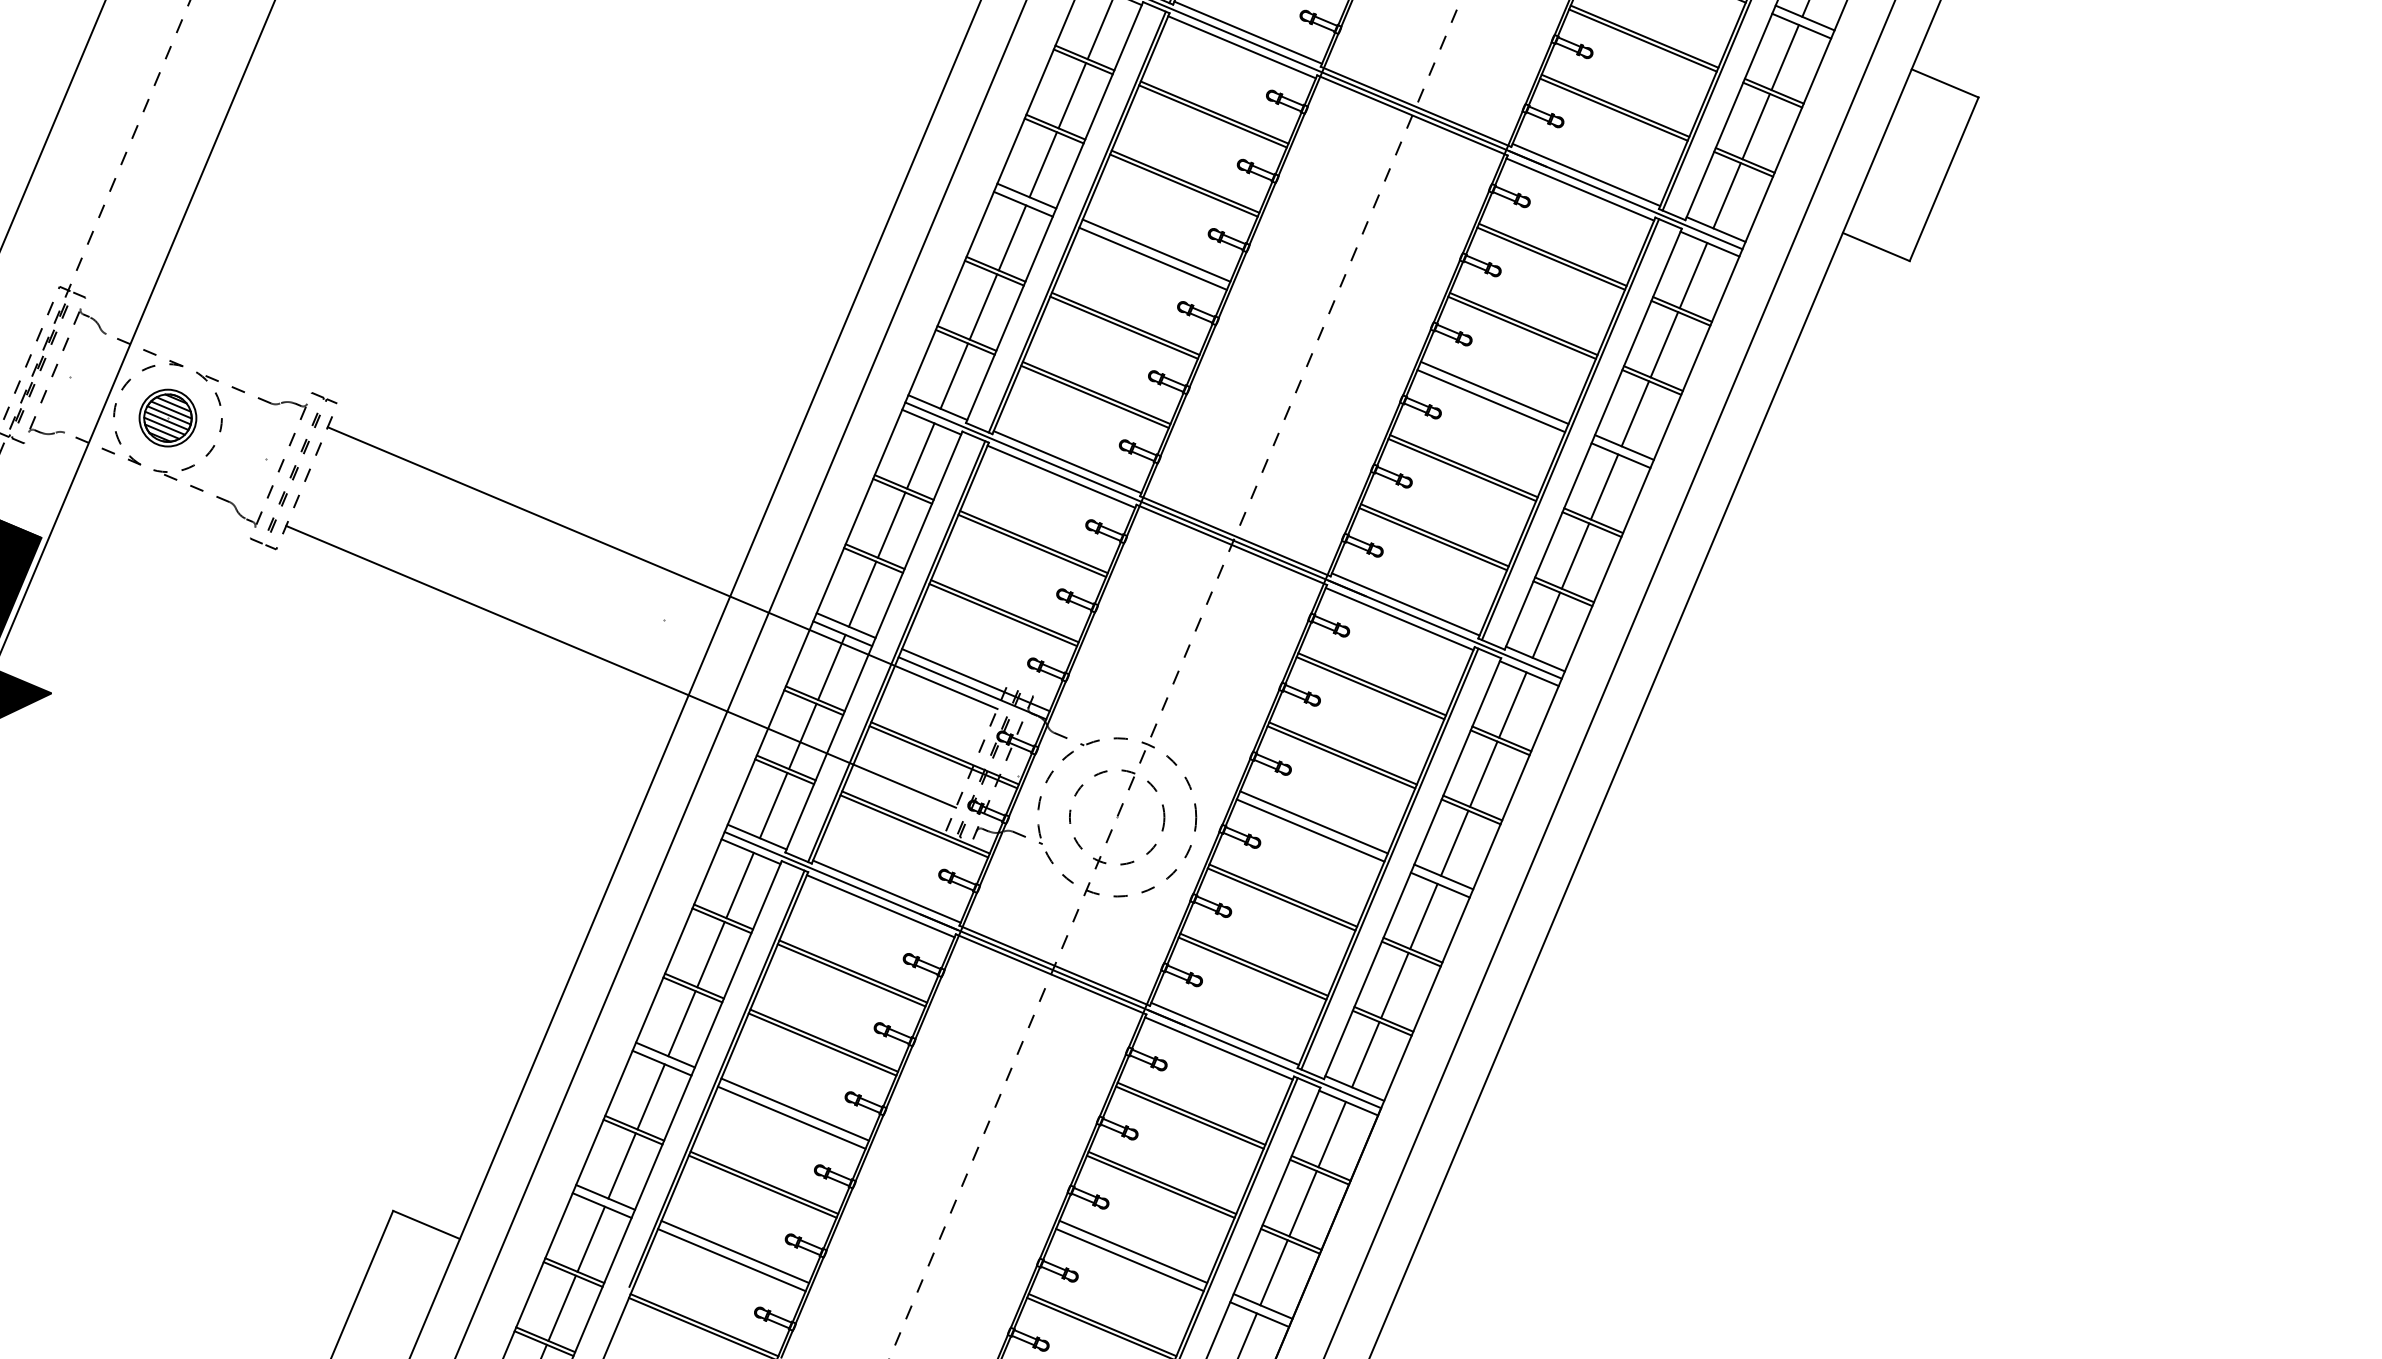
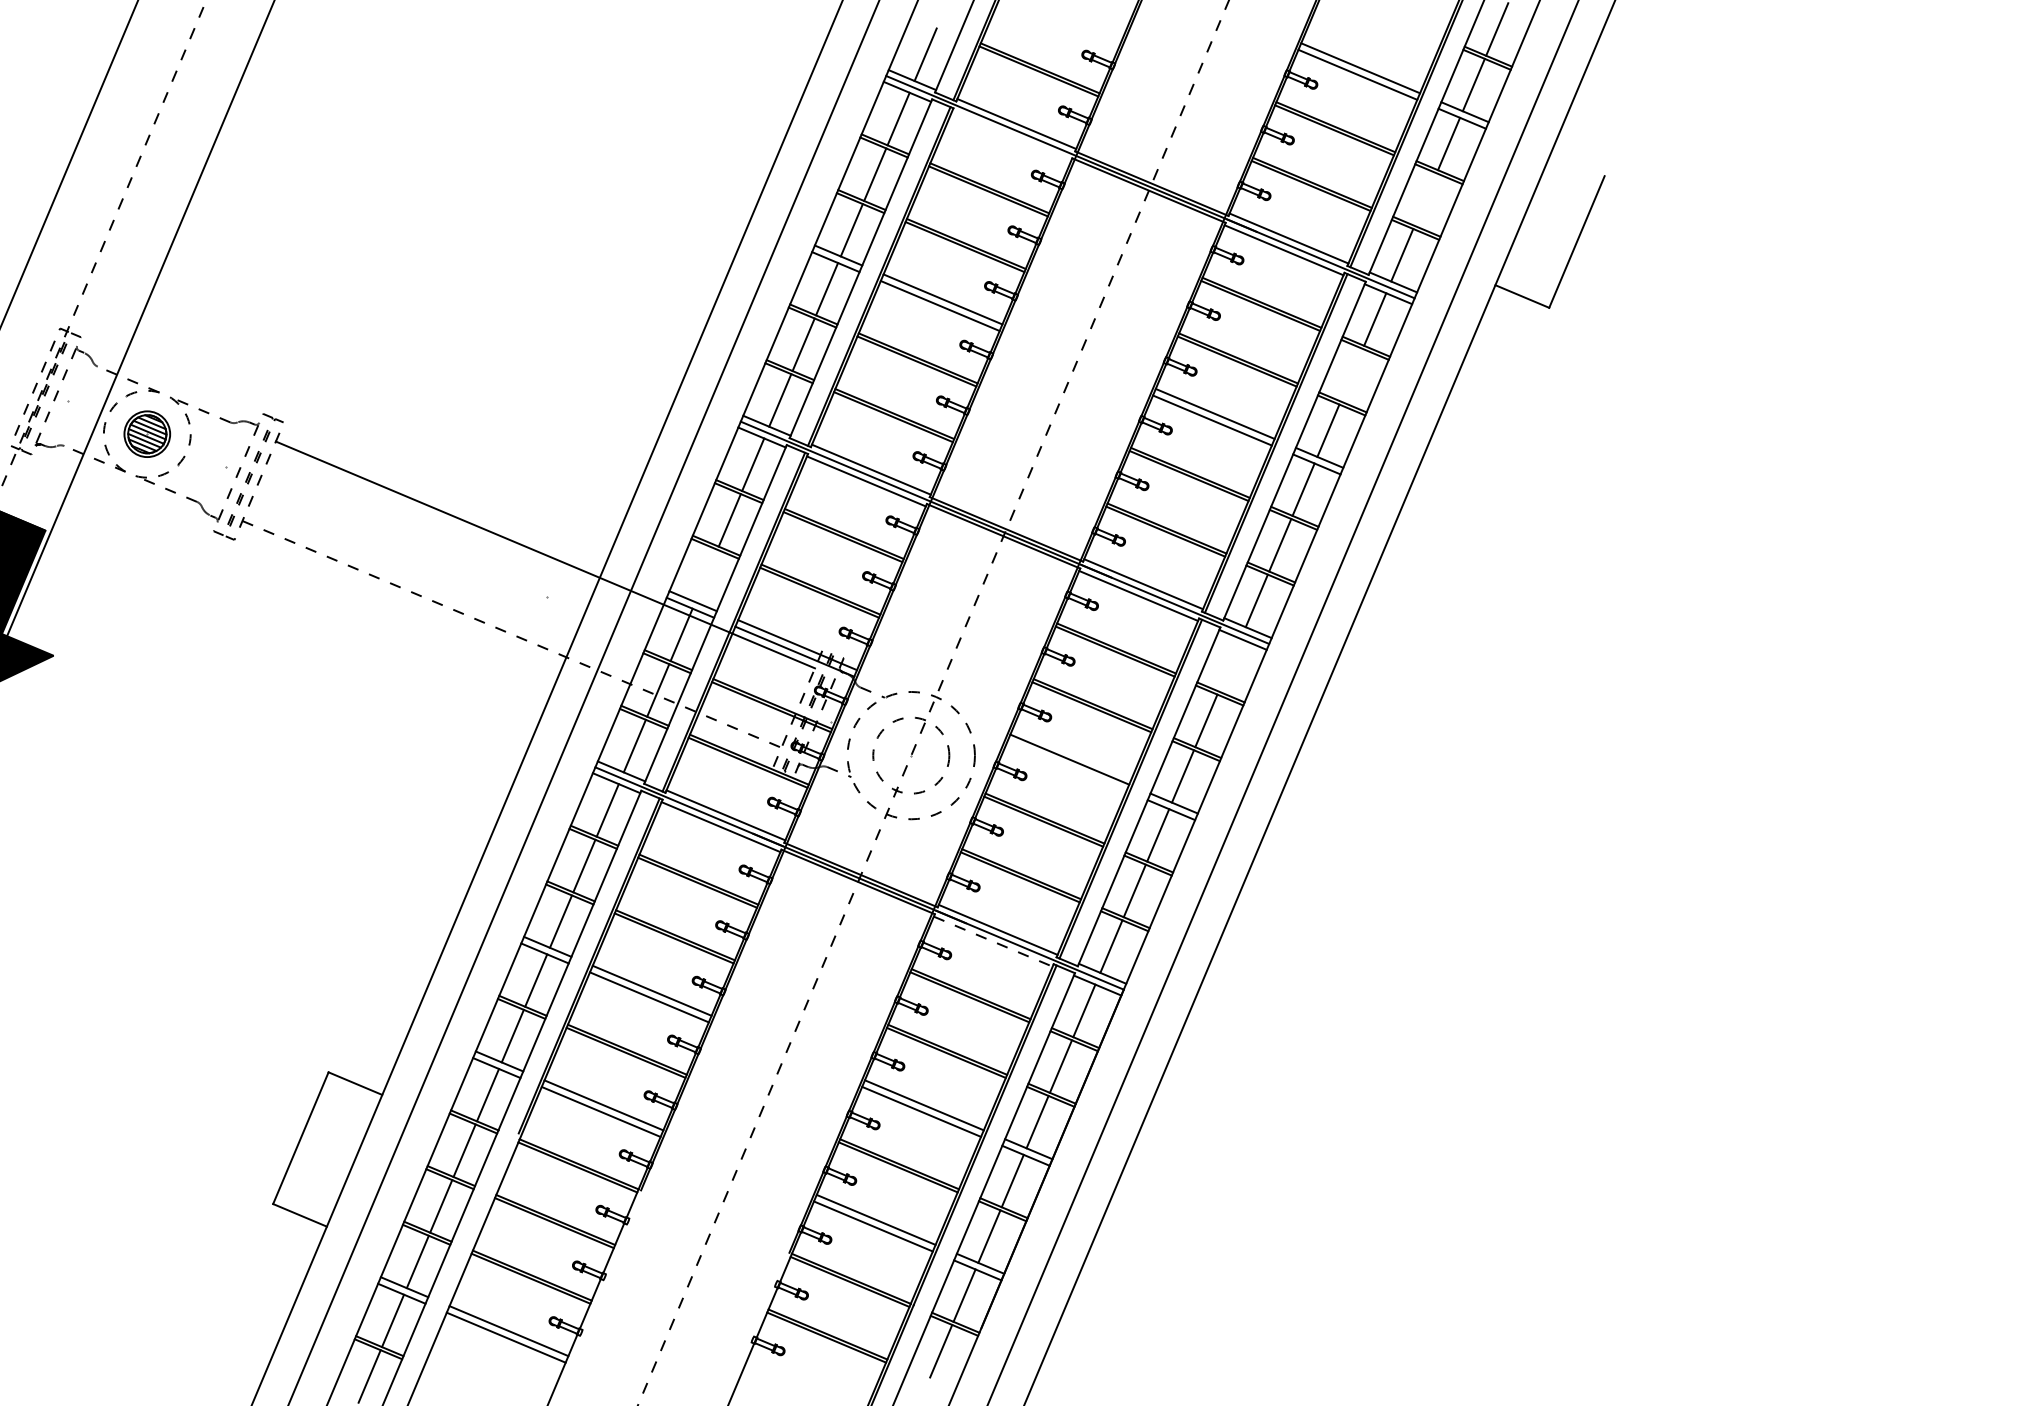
line: (1241, 46) -> (1011, 135), removed
line: (1944, 82) -> (1577, 164), removed
line: (1755, 126) -> (1425, 199), removed
line: (1664, 343) -> (1351, 374), removed
line: (862, 593) -> (706, 575), removed
line: (621, 666) -> (512, 634), solid -> dashed
line: (1512, 704) -> (1229, 664), removed
line: (1309, 830) -> (1066, 766), removed
line: (1219, 1048) -> (993, 941), solid -> dashed

